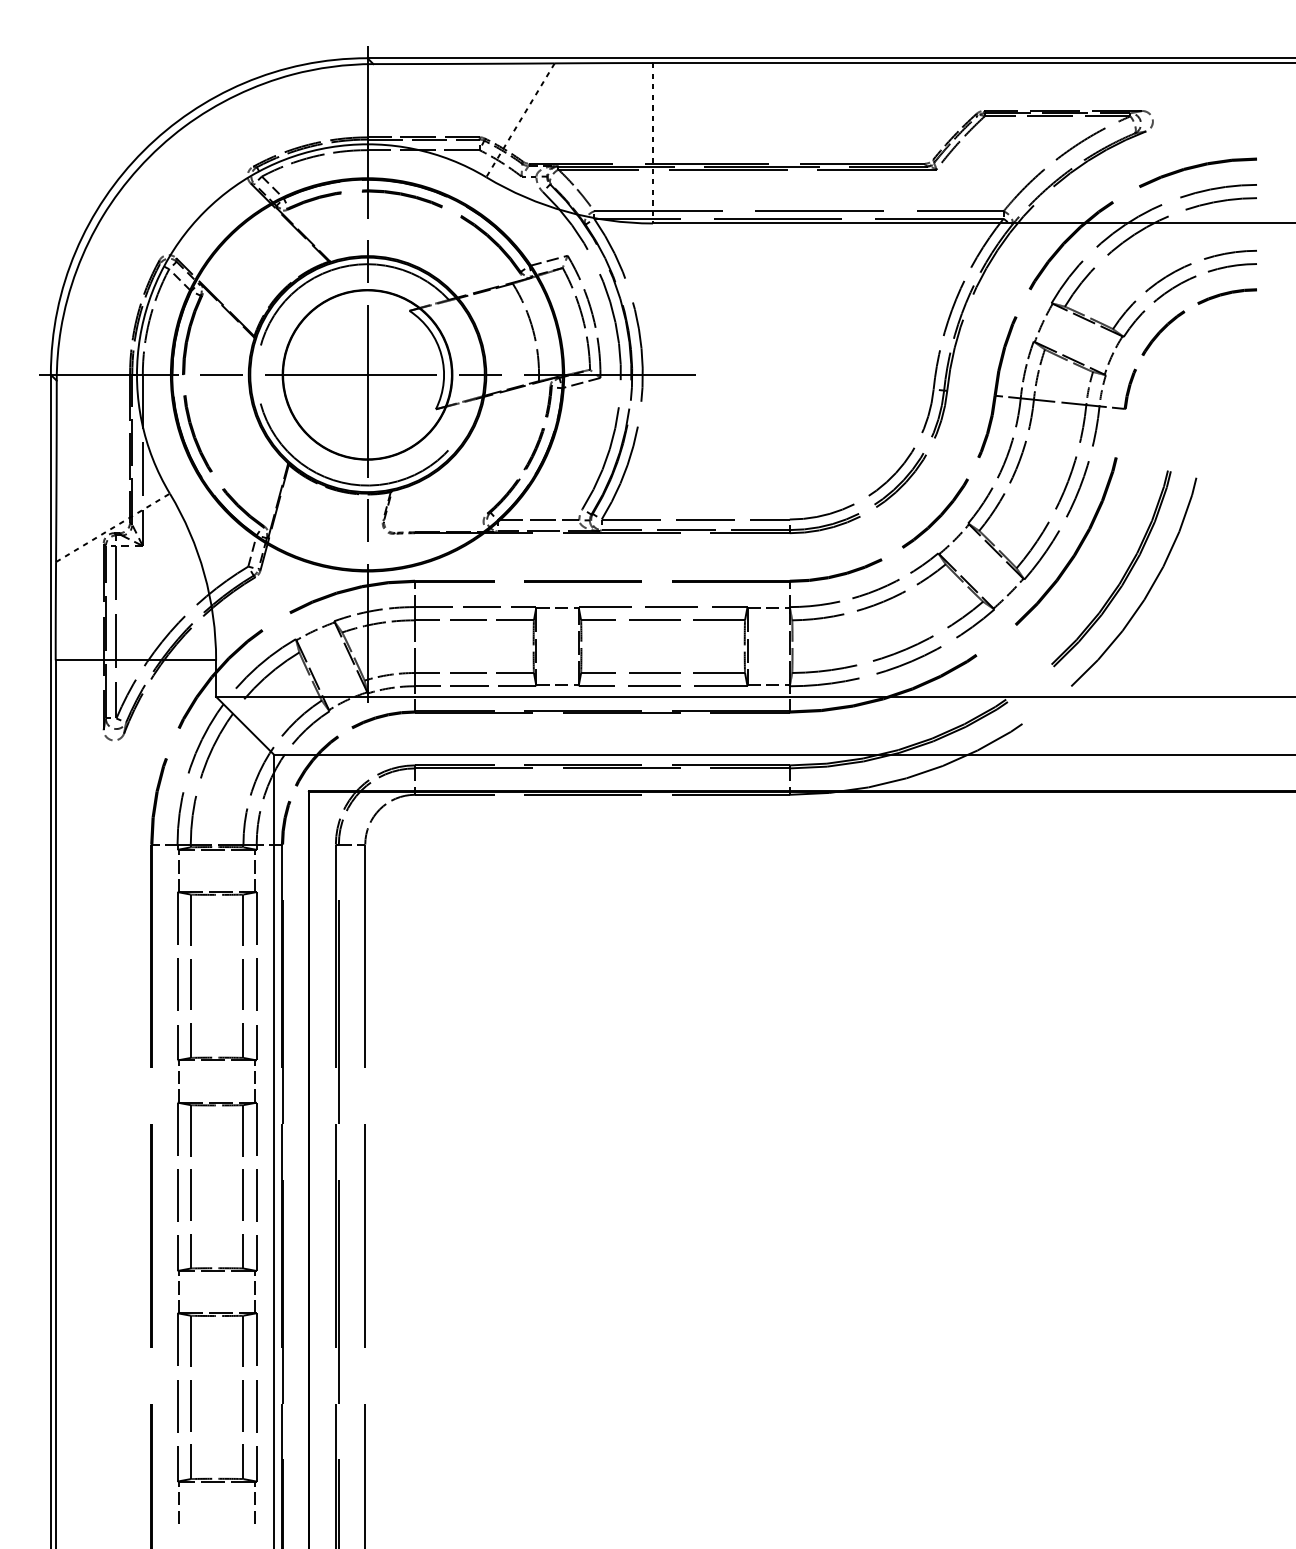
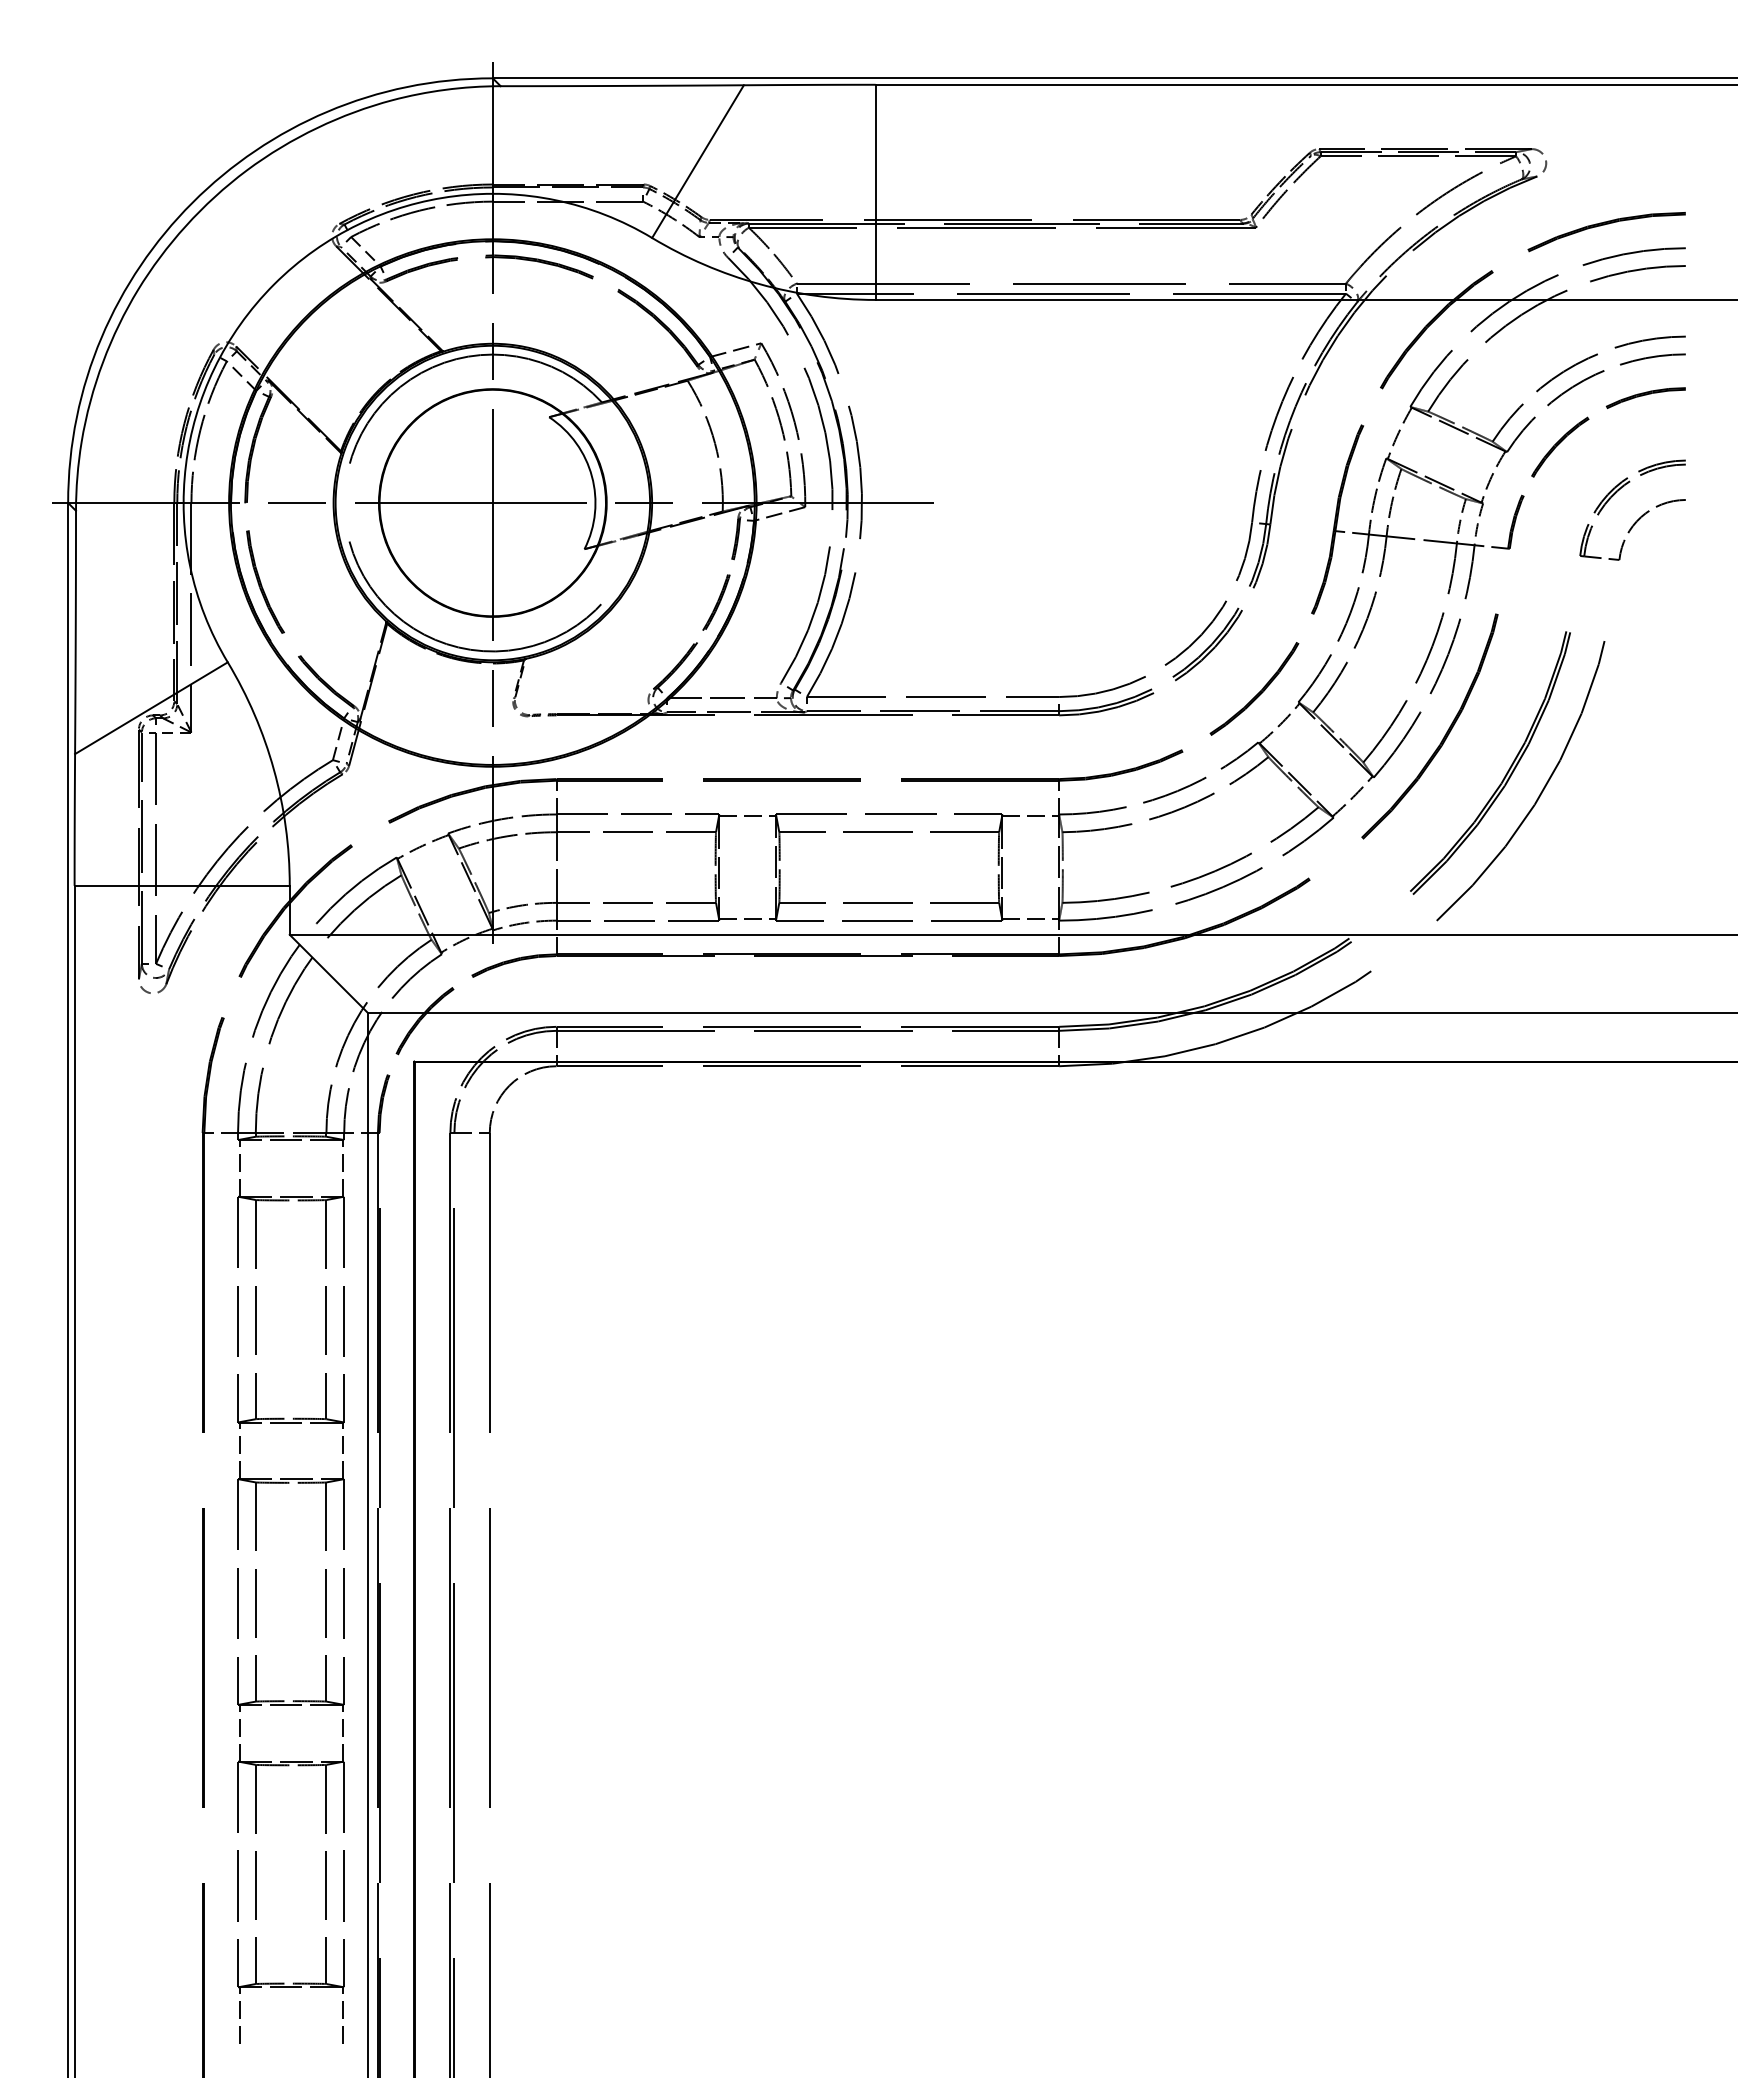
line: (520, 120) -> (697, 162), dashed -> solid
line: (652, 143) -> (875, 192), dashed -> solid
part: (1223, 384) -> (1640, 516), added
line: (113, 527) -> (151, 707), dashed -> solid

